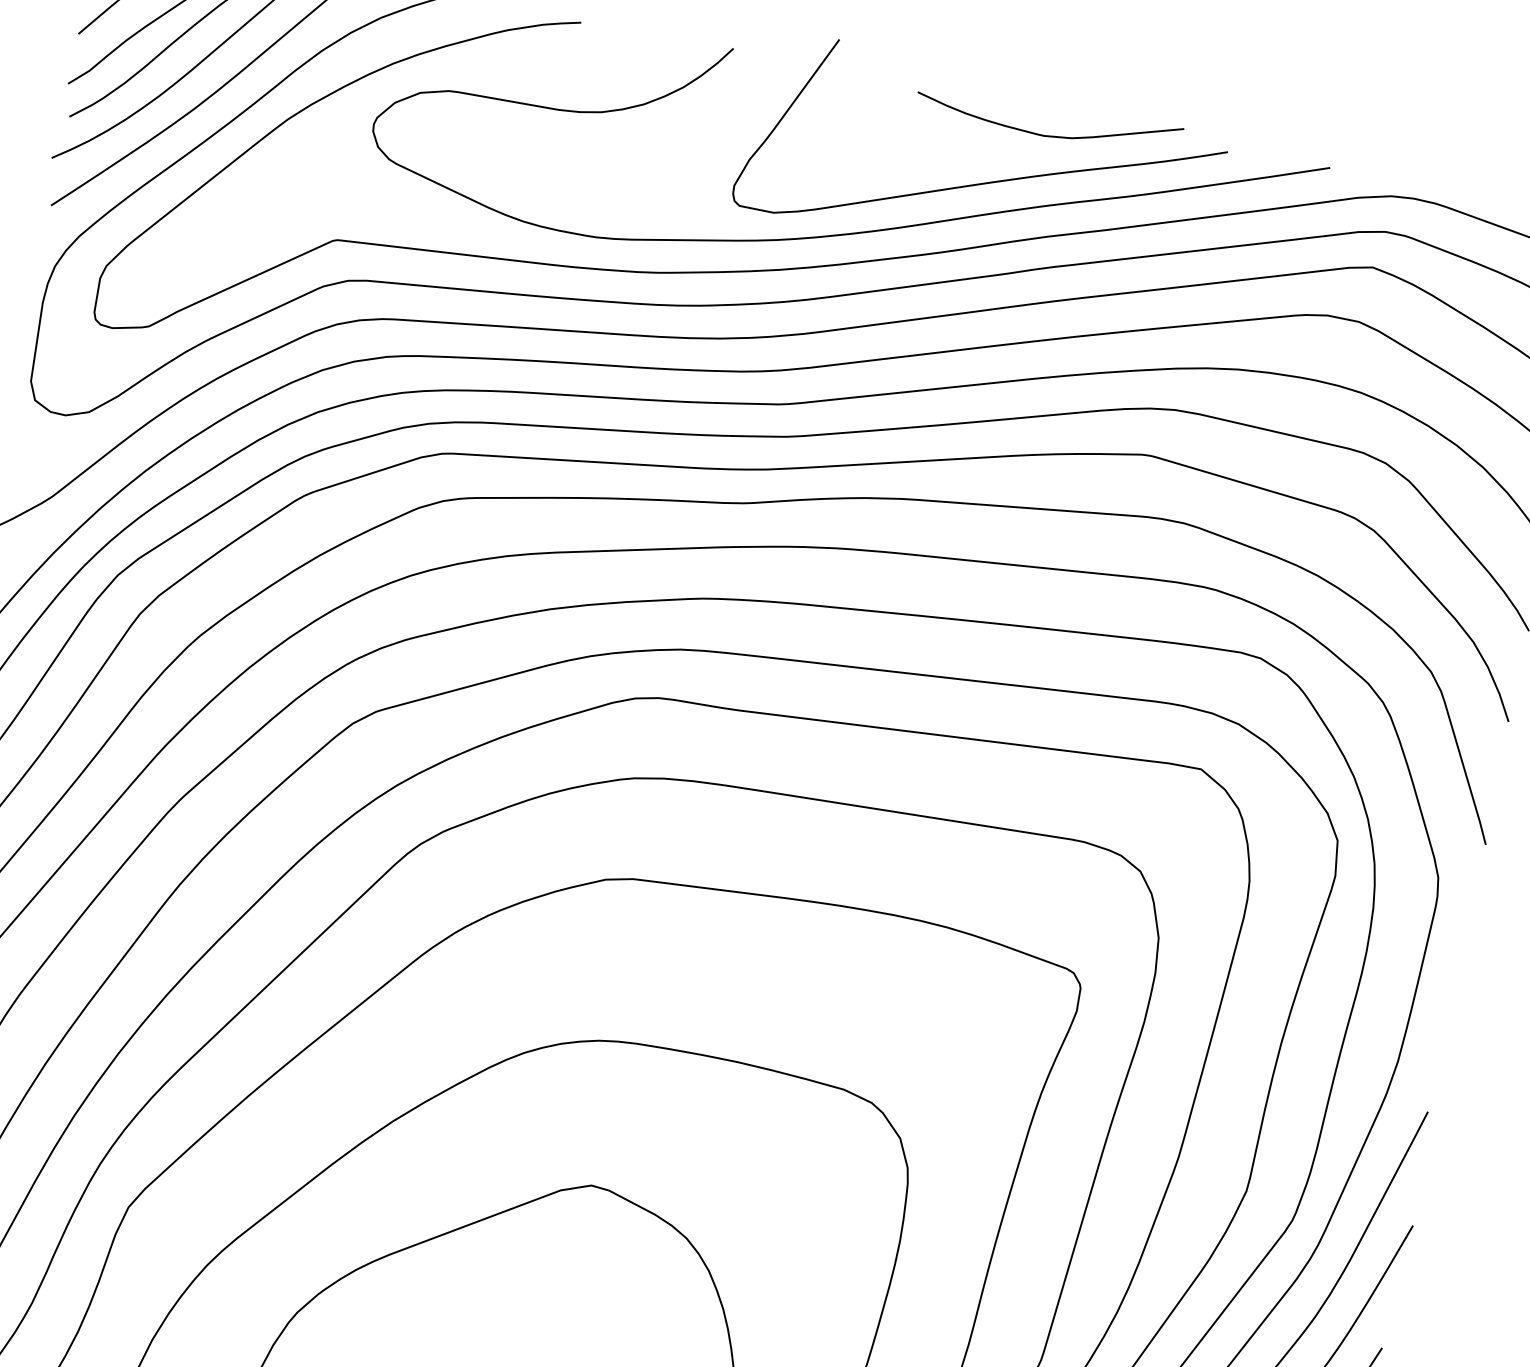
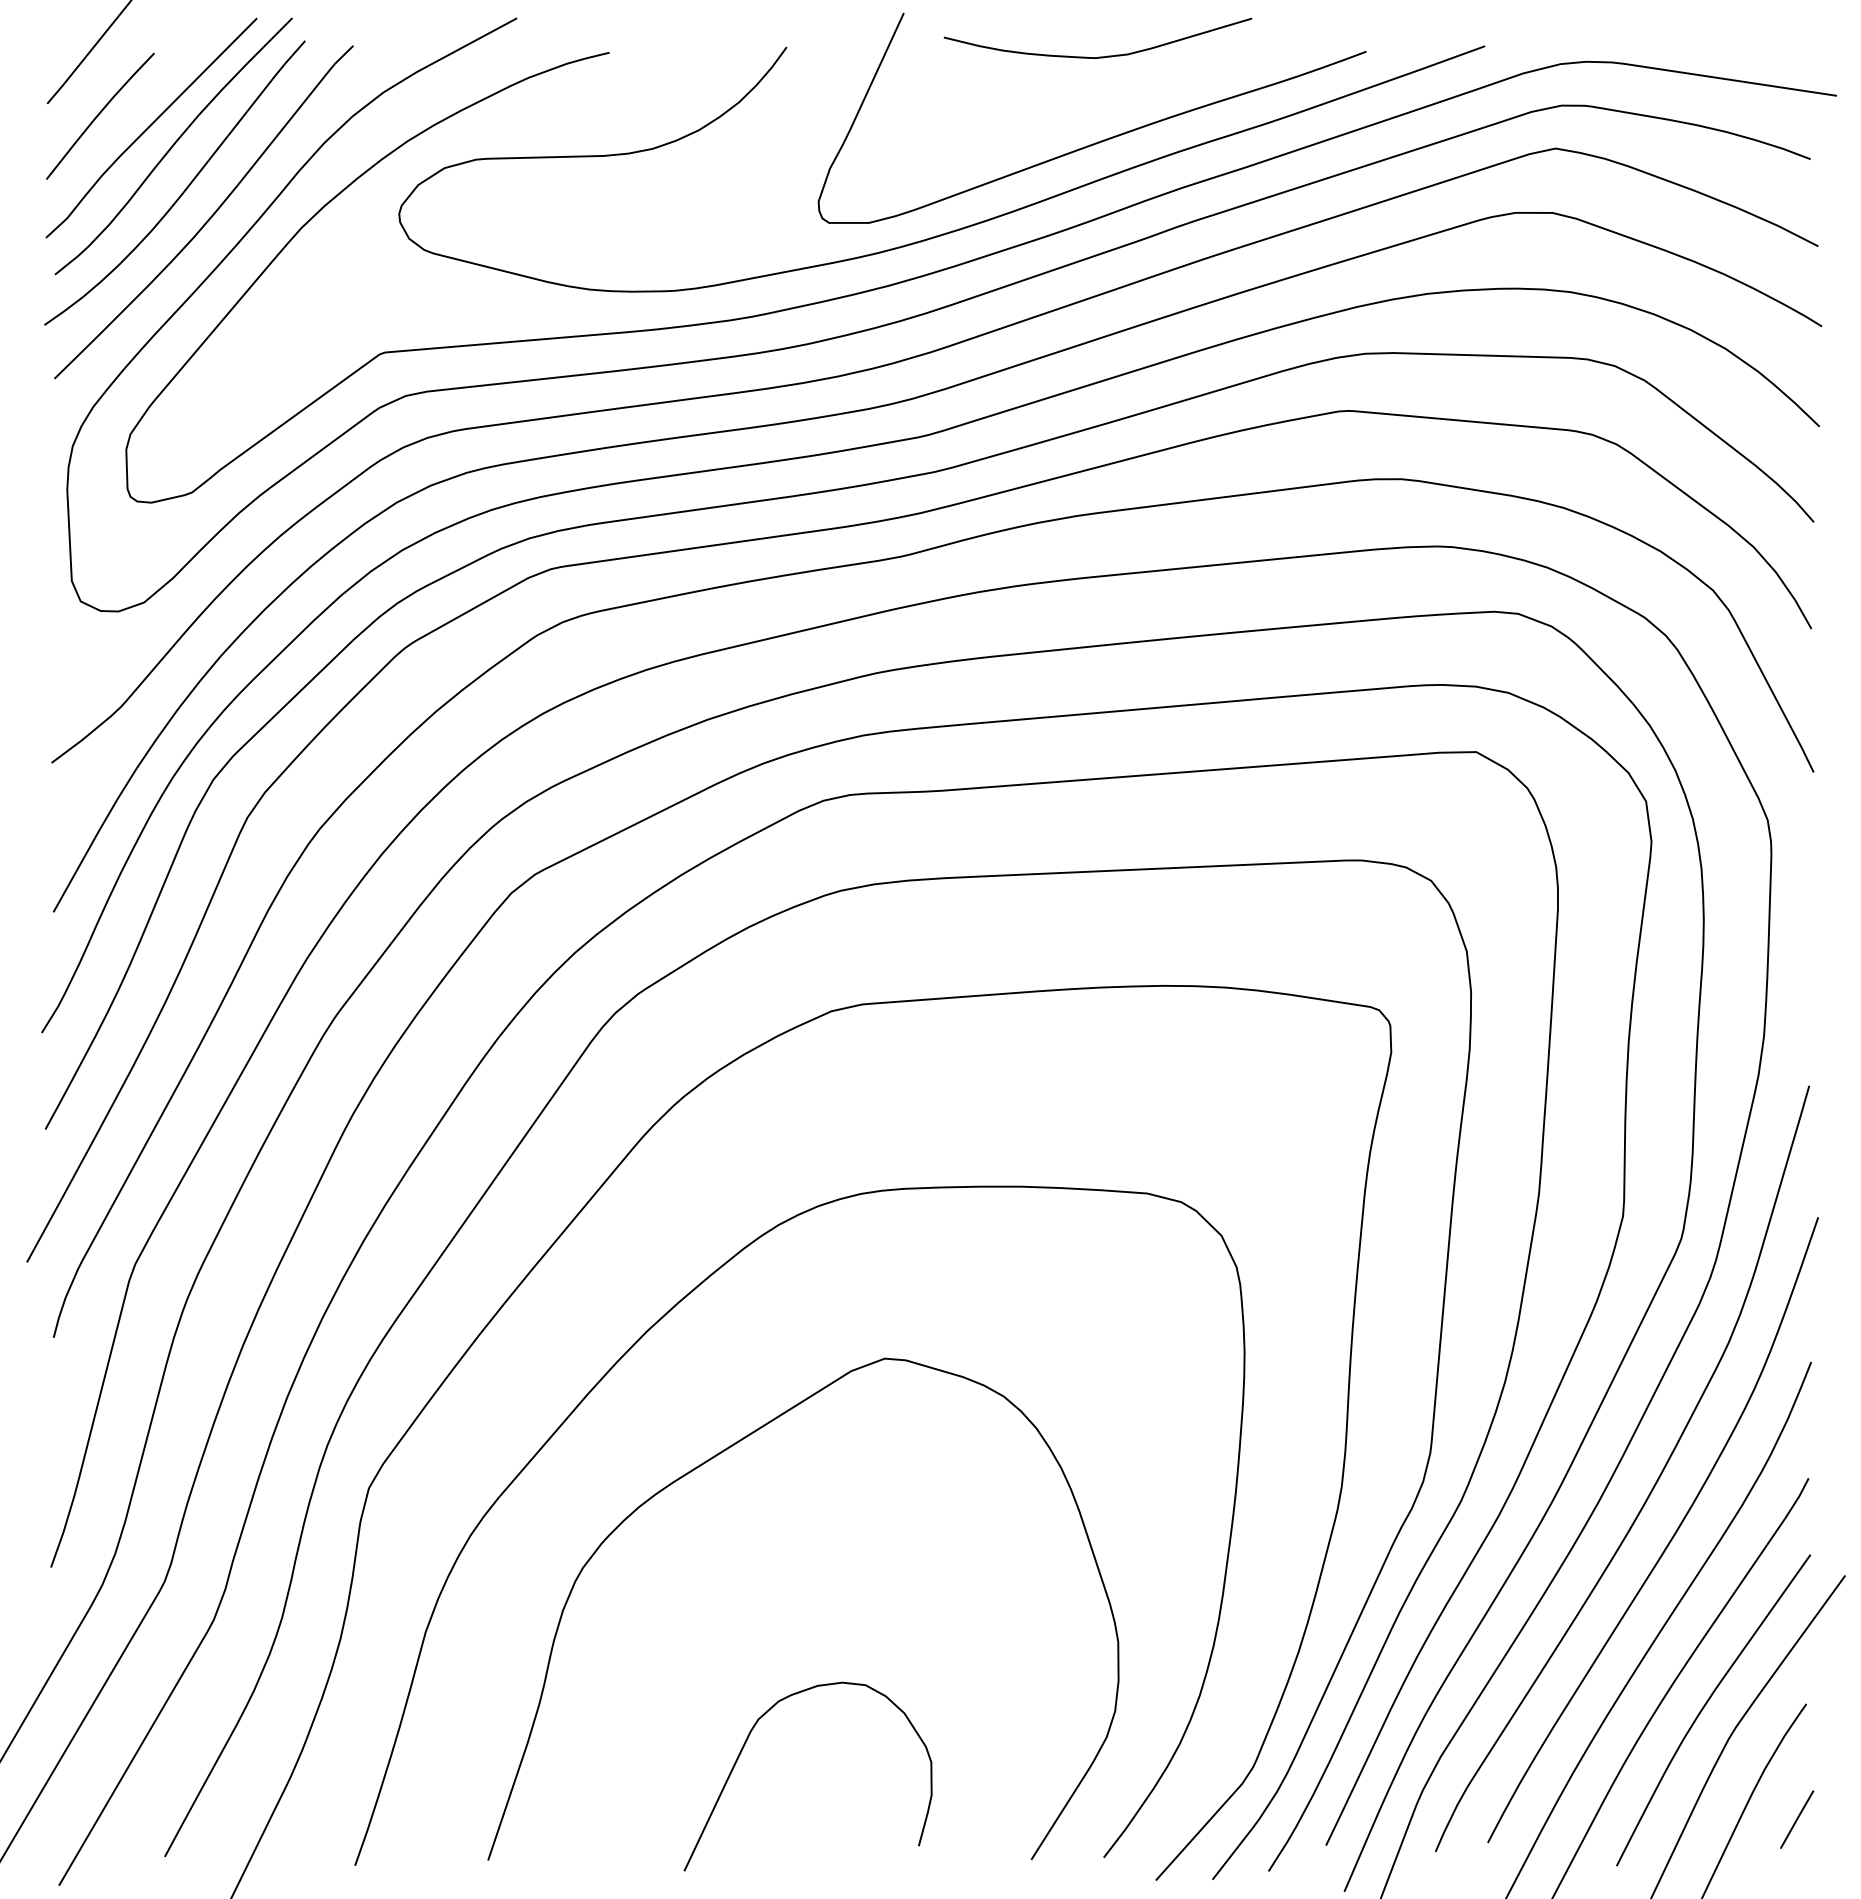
curve: (1046, 134) -> (1098, 56), moved

